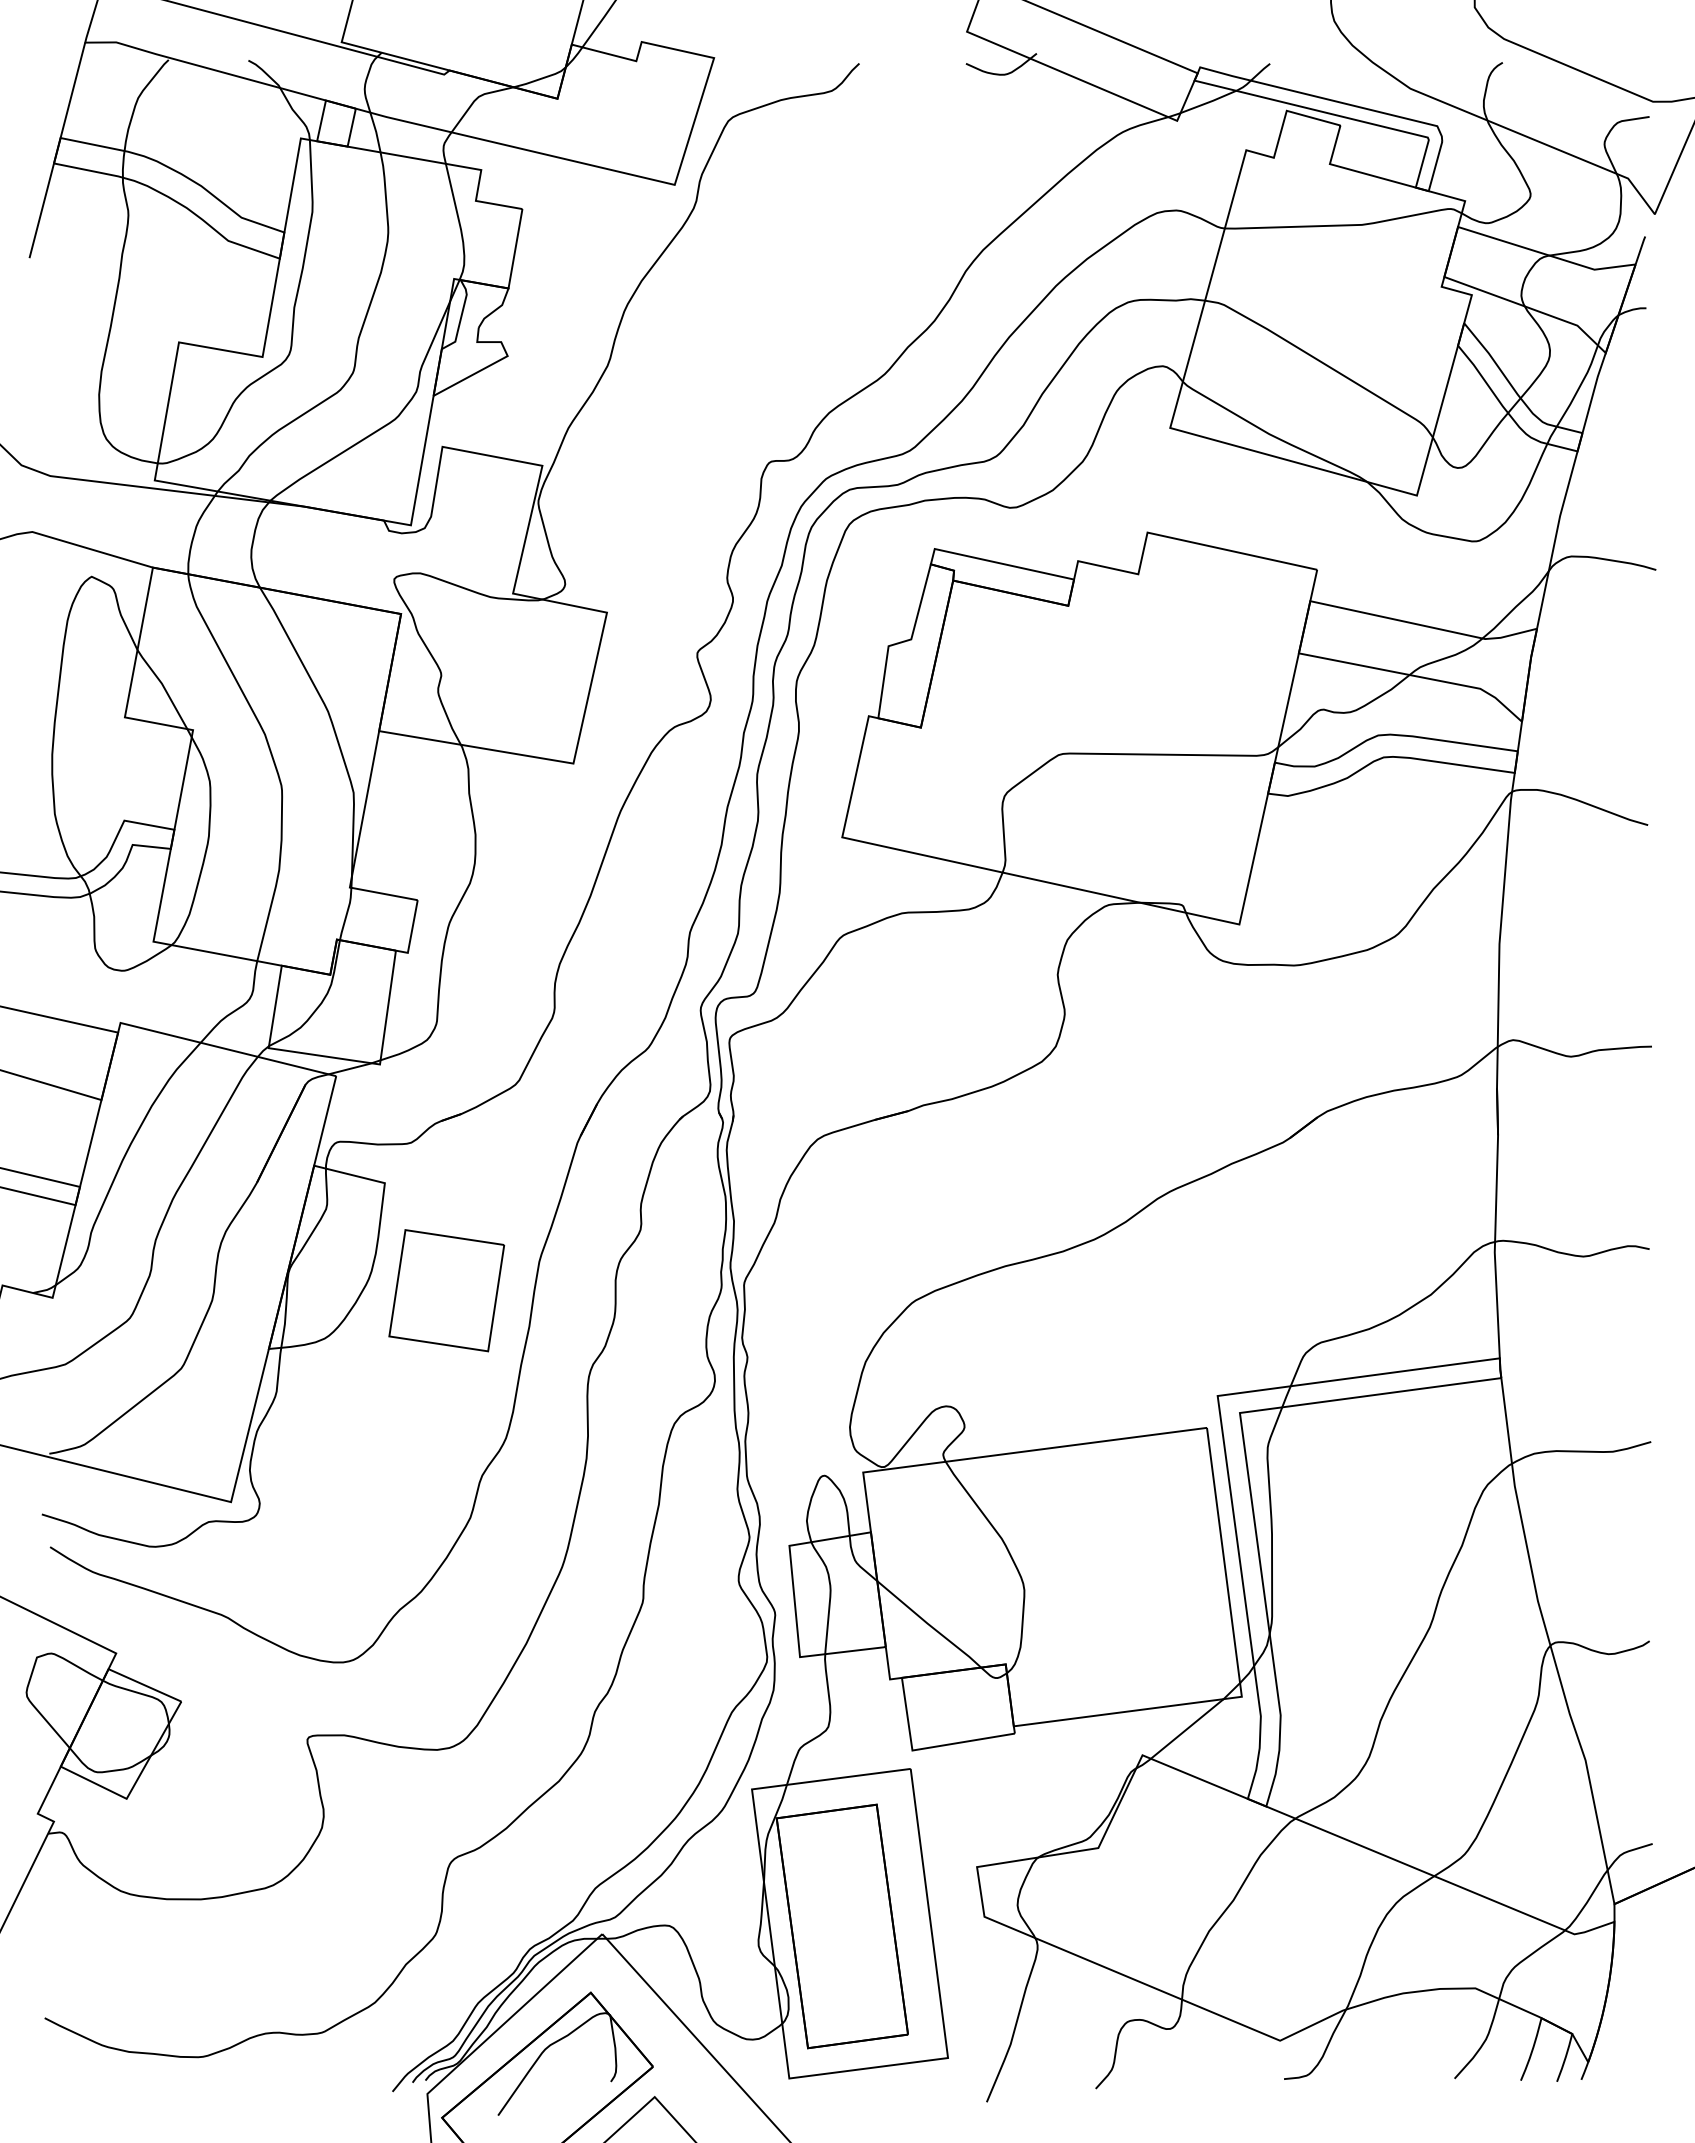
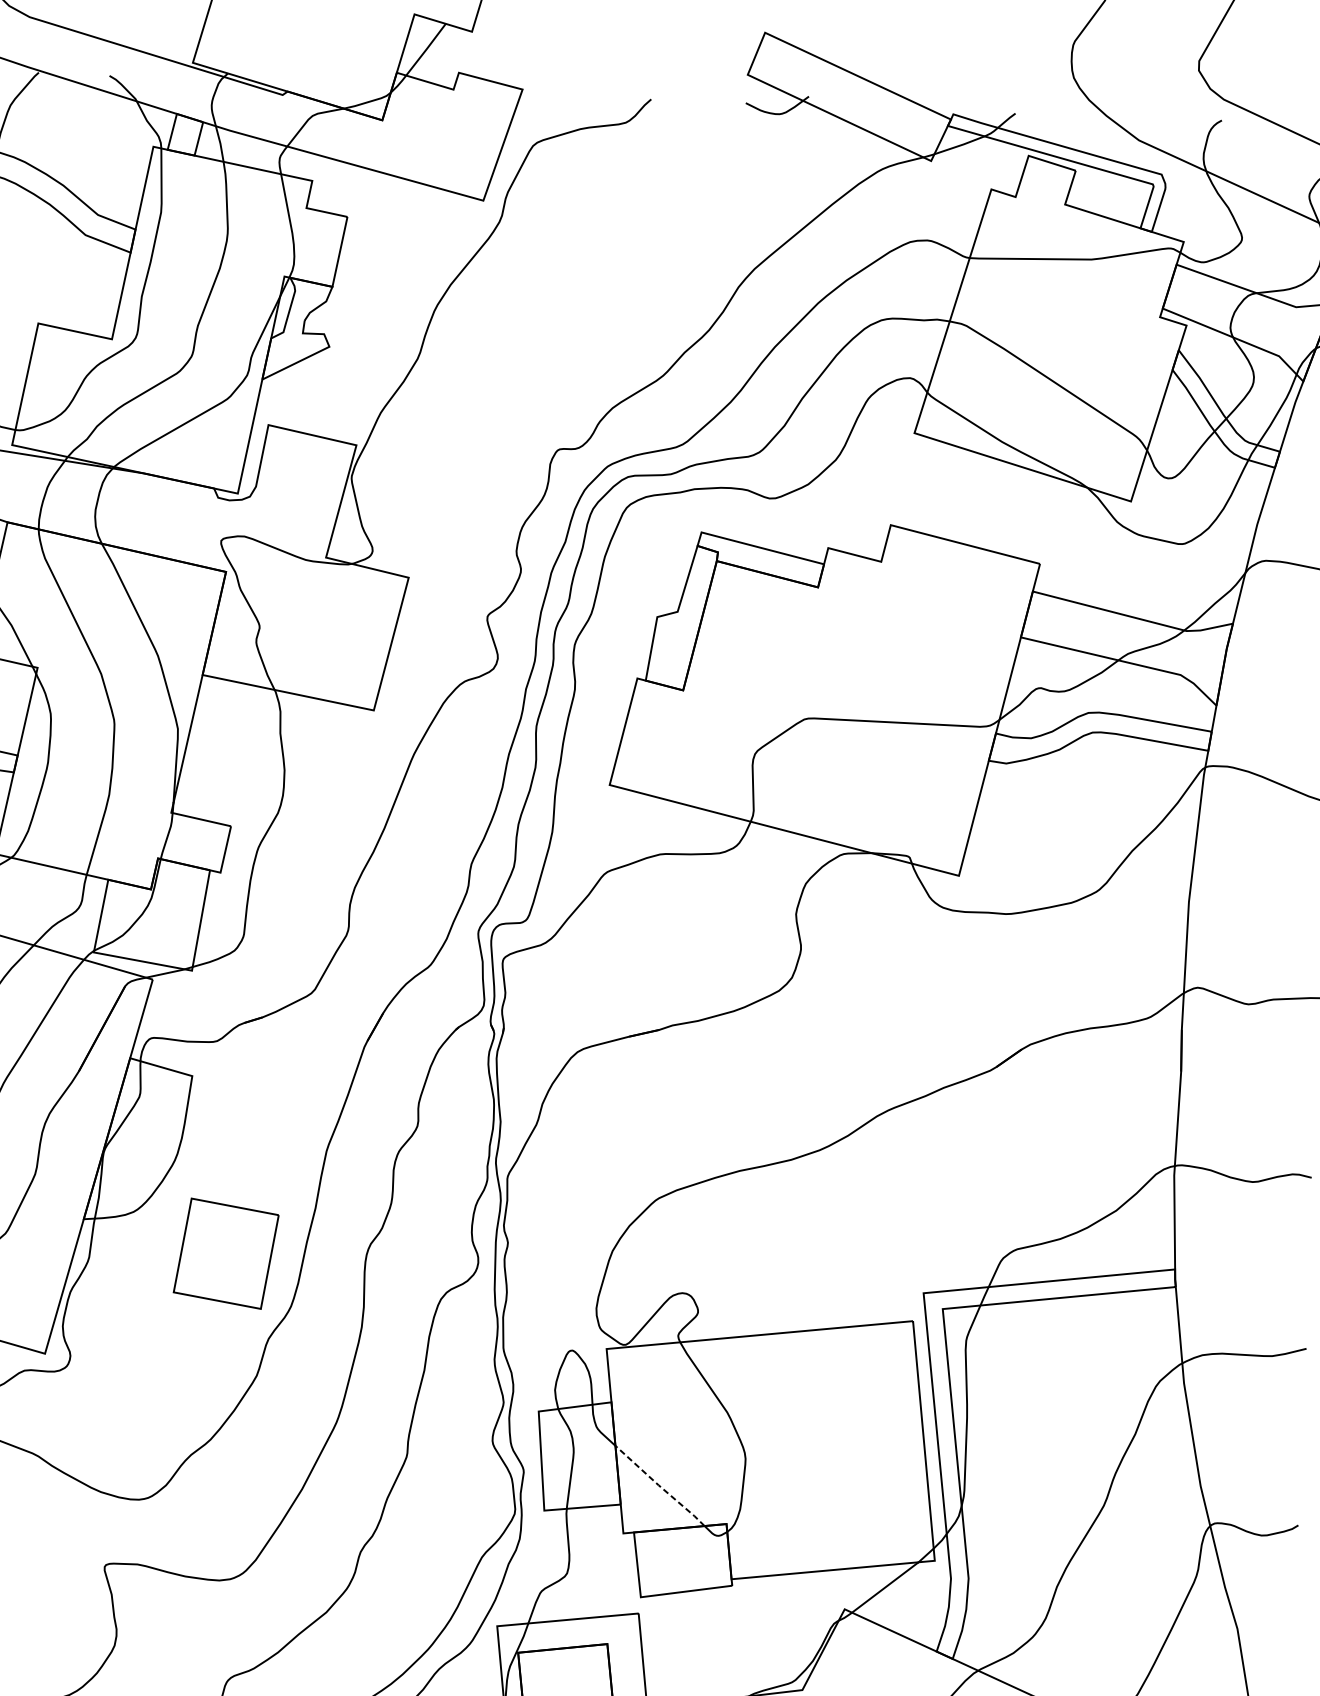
part: (446, 1290) -> (226, 1253), moved
line: (929, 1624) -> (660, 1486), solid -> dashed

